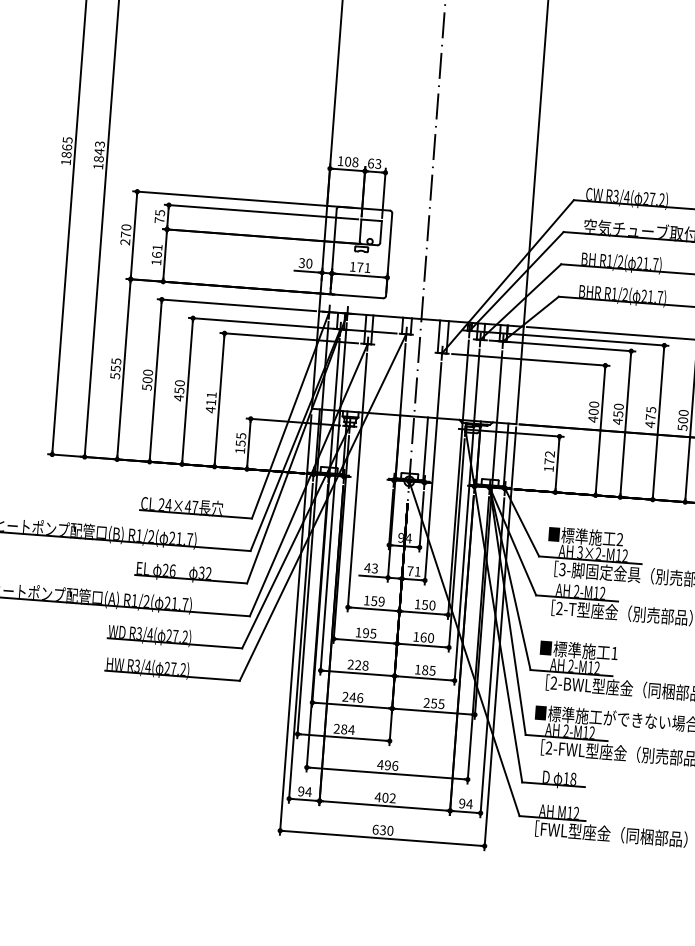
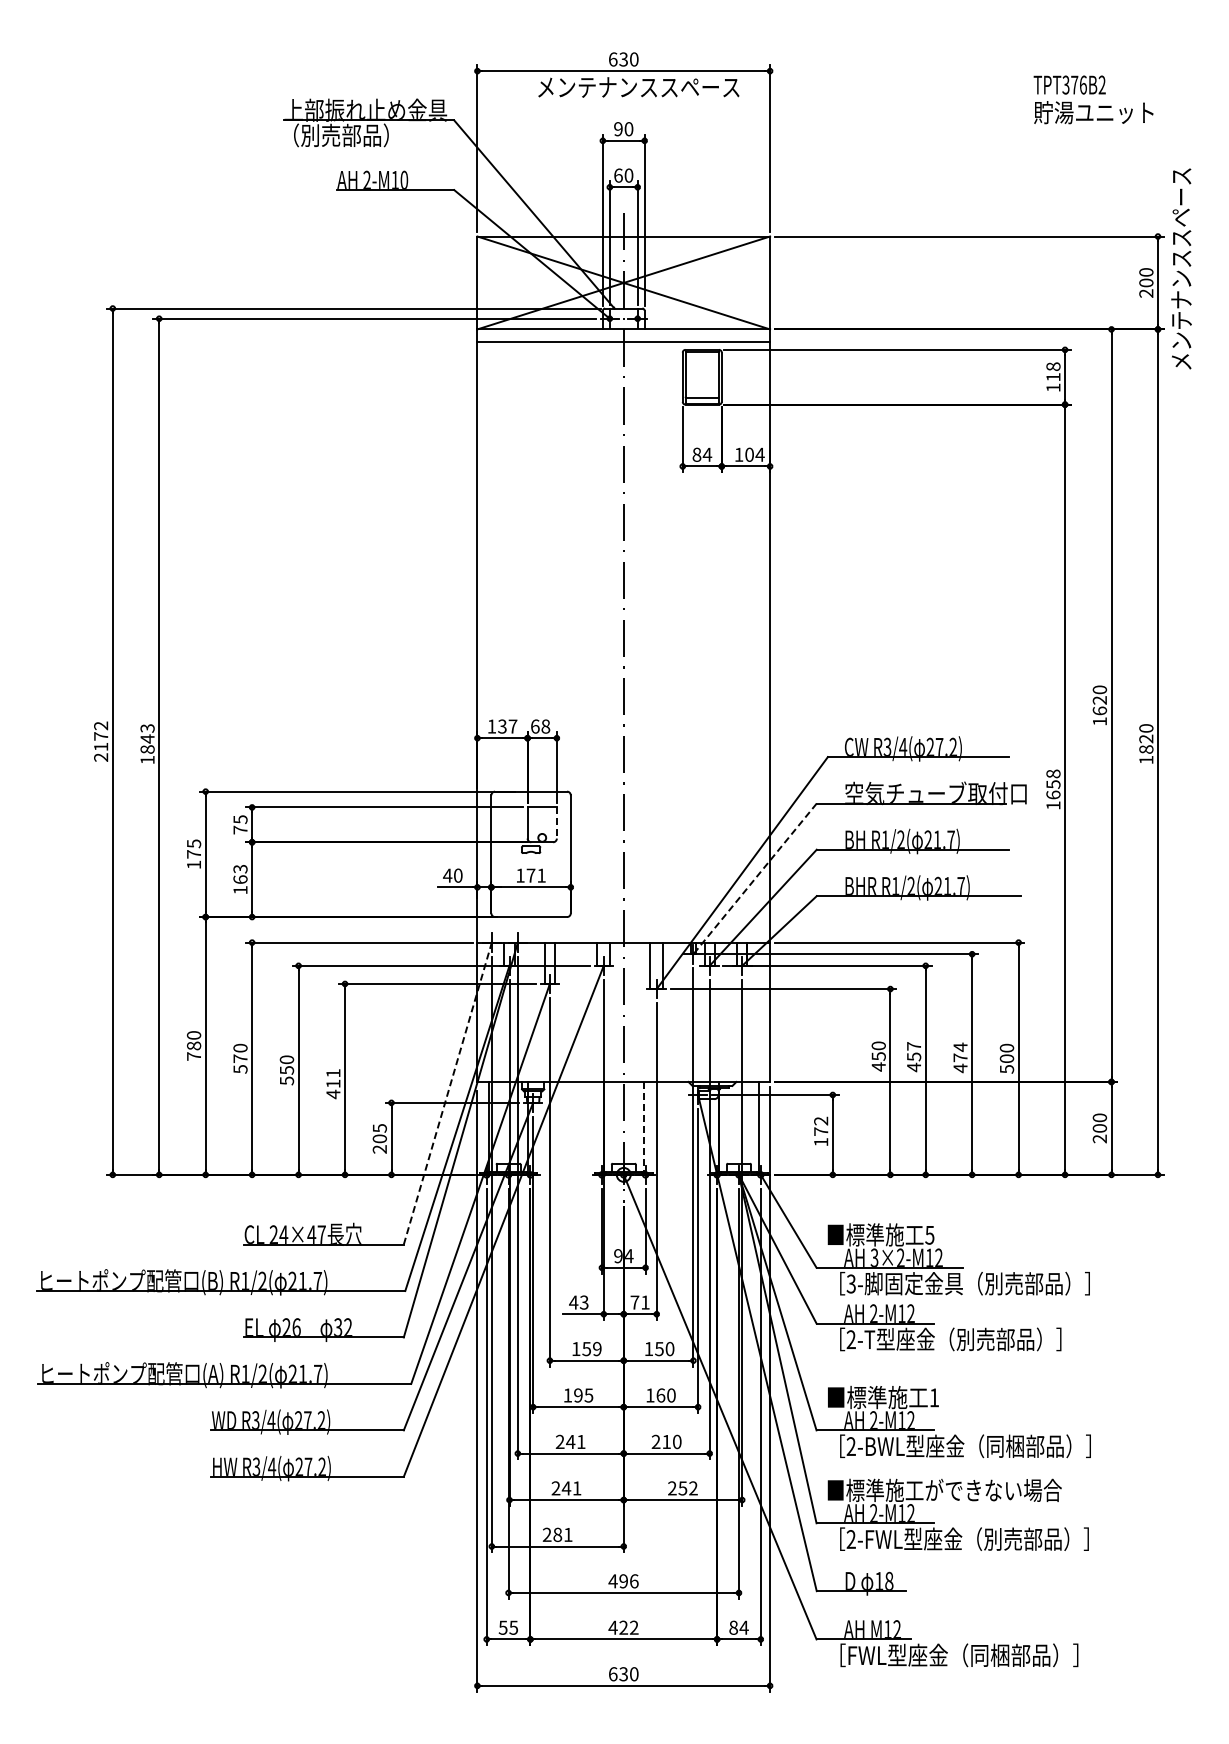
text: (67, 151) -> (101, 741), 1865 -> 2172
text: (351, 161) -> (507, 726), 108 -> 137
text: (378, 163) -> (545, 726), 63 -> 68
line: (380, 231) -> (556, 822), solid -> dashed
text: (125, 234) -> (193, 854), 270 -> 175
text: (157, 247) -> (240, 869), 161 -> 163
text: (301, 262) -> (447, 875), 30 -> 40
line: (516, 281) -> (754, 879), solid -> dashed
text: (115, 368) -> (193, 1045), 555 -> 780
text: (147, 379) -> (240, 1058), 500 -> 570
text: (179, 397) -> (287, 1080), 450 -> 550
text: (619, 406) -> (914, 1046), 450 -> 457
text: (651, 410) -> (960, 1047), 475 -> 474
text: (593, 412) -> (878, 1056), 400 -> 450
line: (290, 415) -> (447, 1093), solid -> dashed
text: (240, 446) -> (379, 1143), 155 -> 205
line: (425, 450) -> (643, 1128), solid -> dashed
text: (619, 539) -> (929, 1234), 2 -> 5
text: (361, 665) -> (575, 1441), 228 -> 241
text: (425, 669) -> (666, 1441), 185 -> 210
text: (360, 698) -> (577, 1488), 246 -> 241
text: (441, 704) -> (693, 1488), 255 -> 252
text: (351, 729) -> (567, 1534), 284 -> 281
text: (304, 791) -> (508, 1627), 94 -> 55
text: (385, 797) -> (623, 1627), 402 -> 422
text: (462, 803) -> (733, 1627), 94 -> 84

